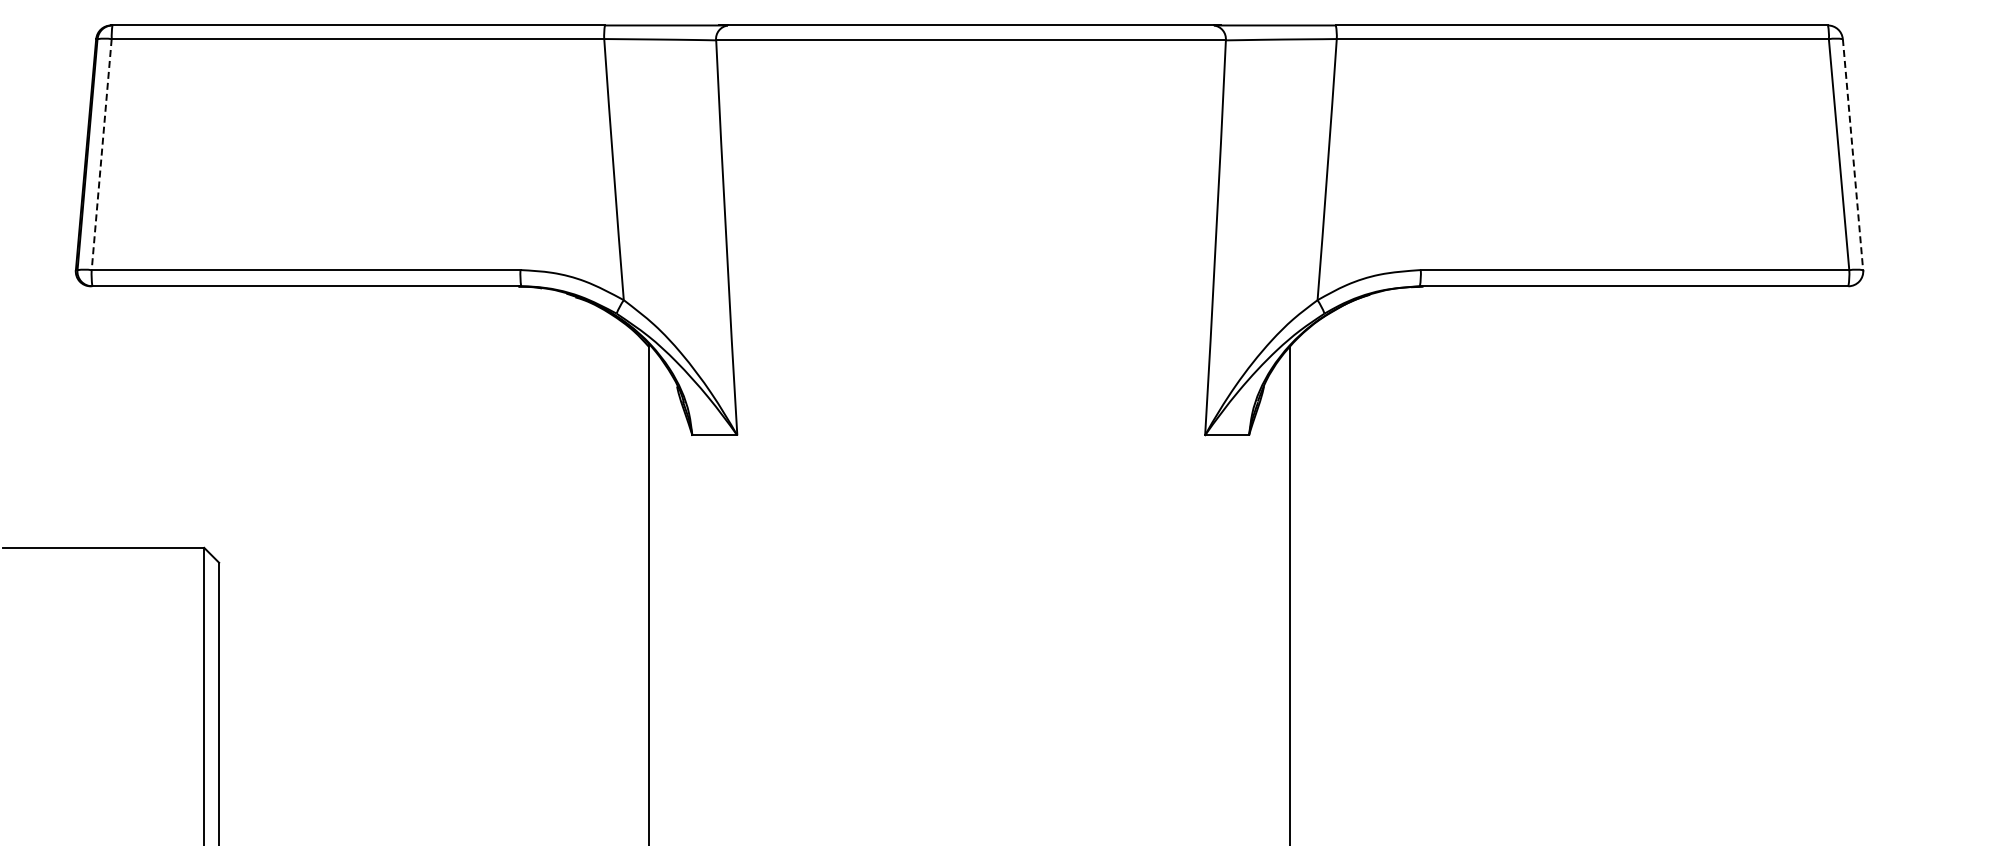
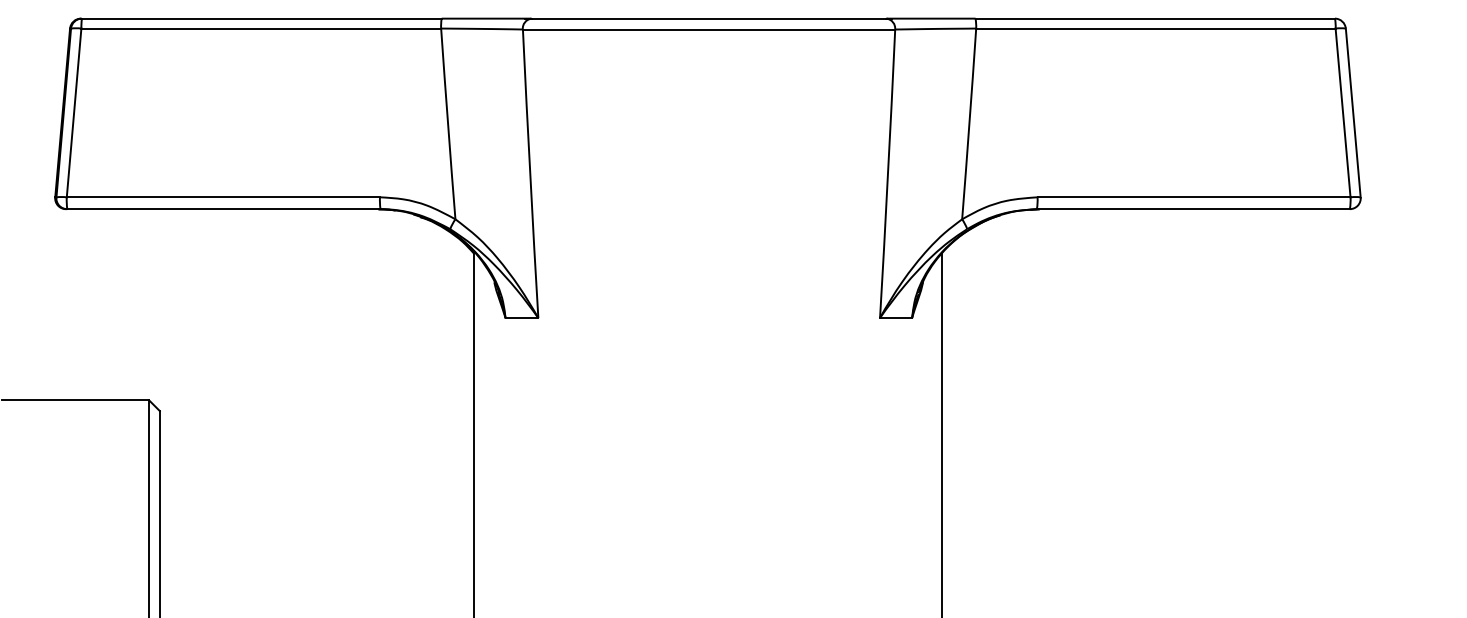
line: (101, 154) -> (73, 112), dashed -> solid
line: (1853, 154) -> (1353, 112), dashed -> solid

